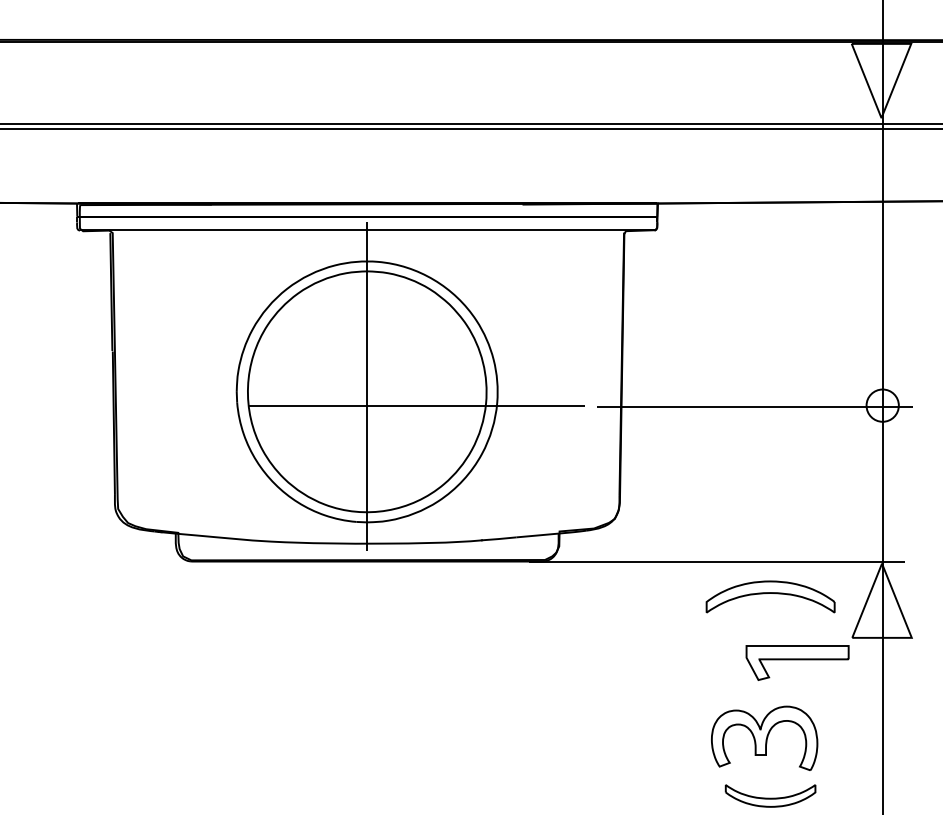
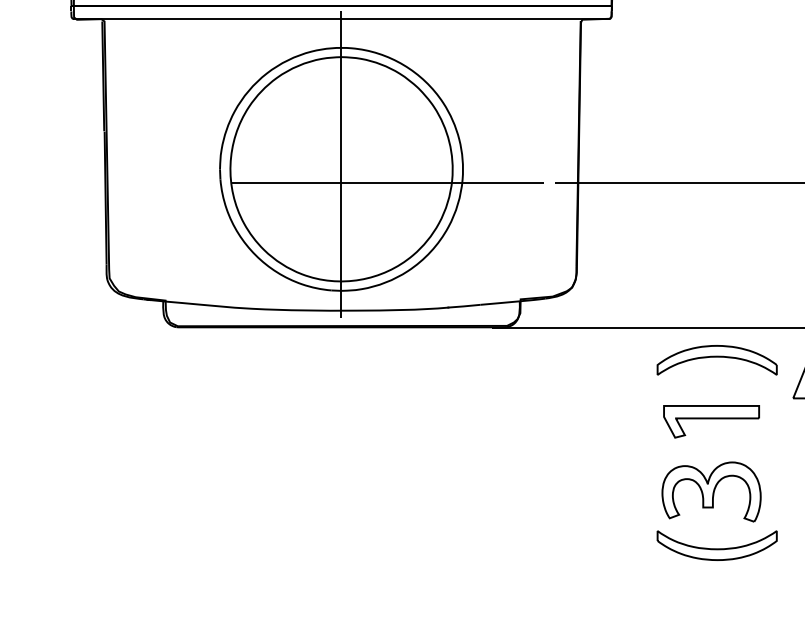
part: (797, 662) -> (711, 421), moved
part: (770, 795) -> (717, 545), size x1.43

